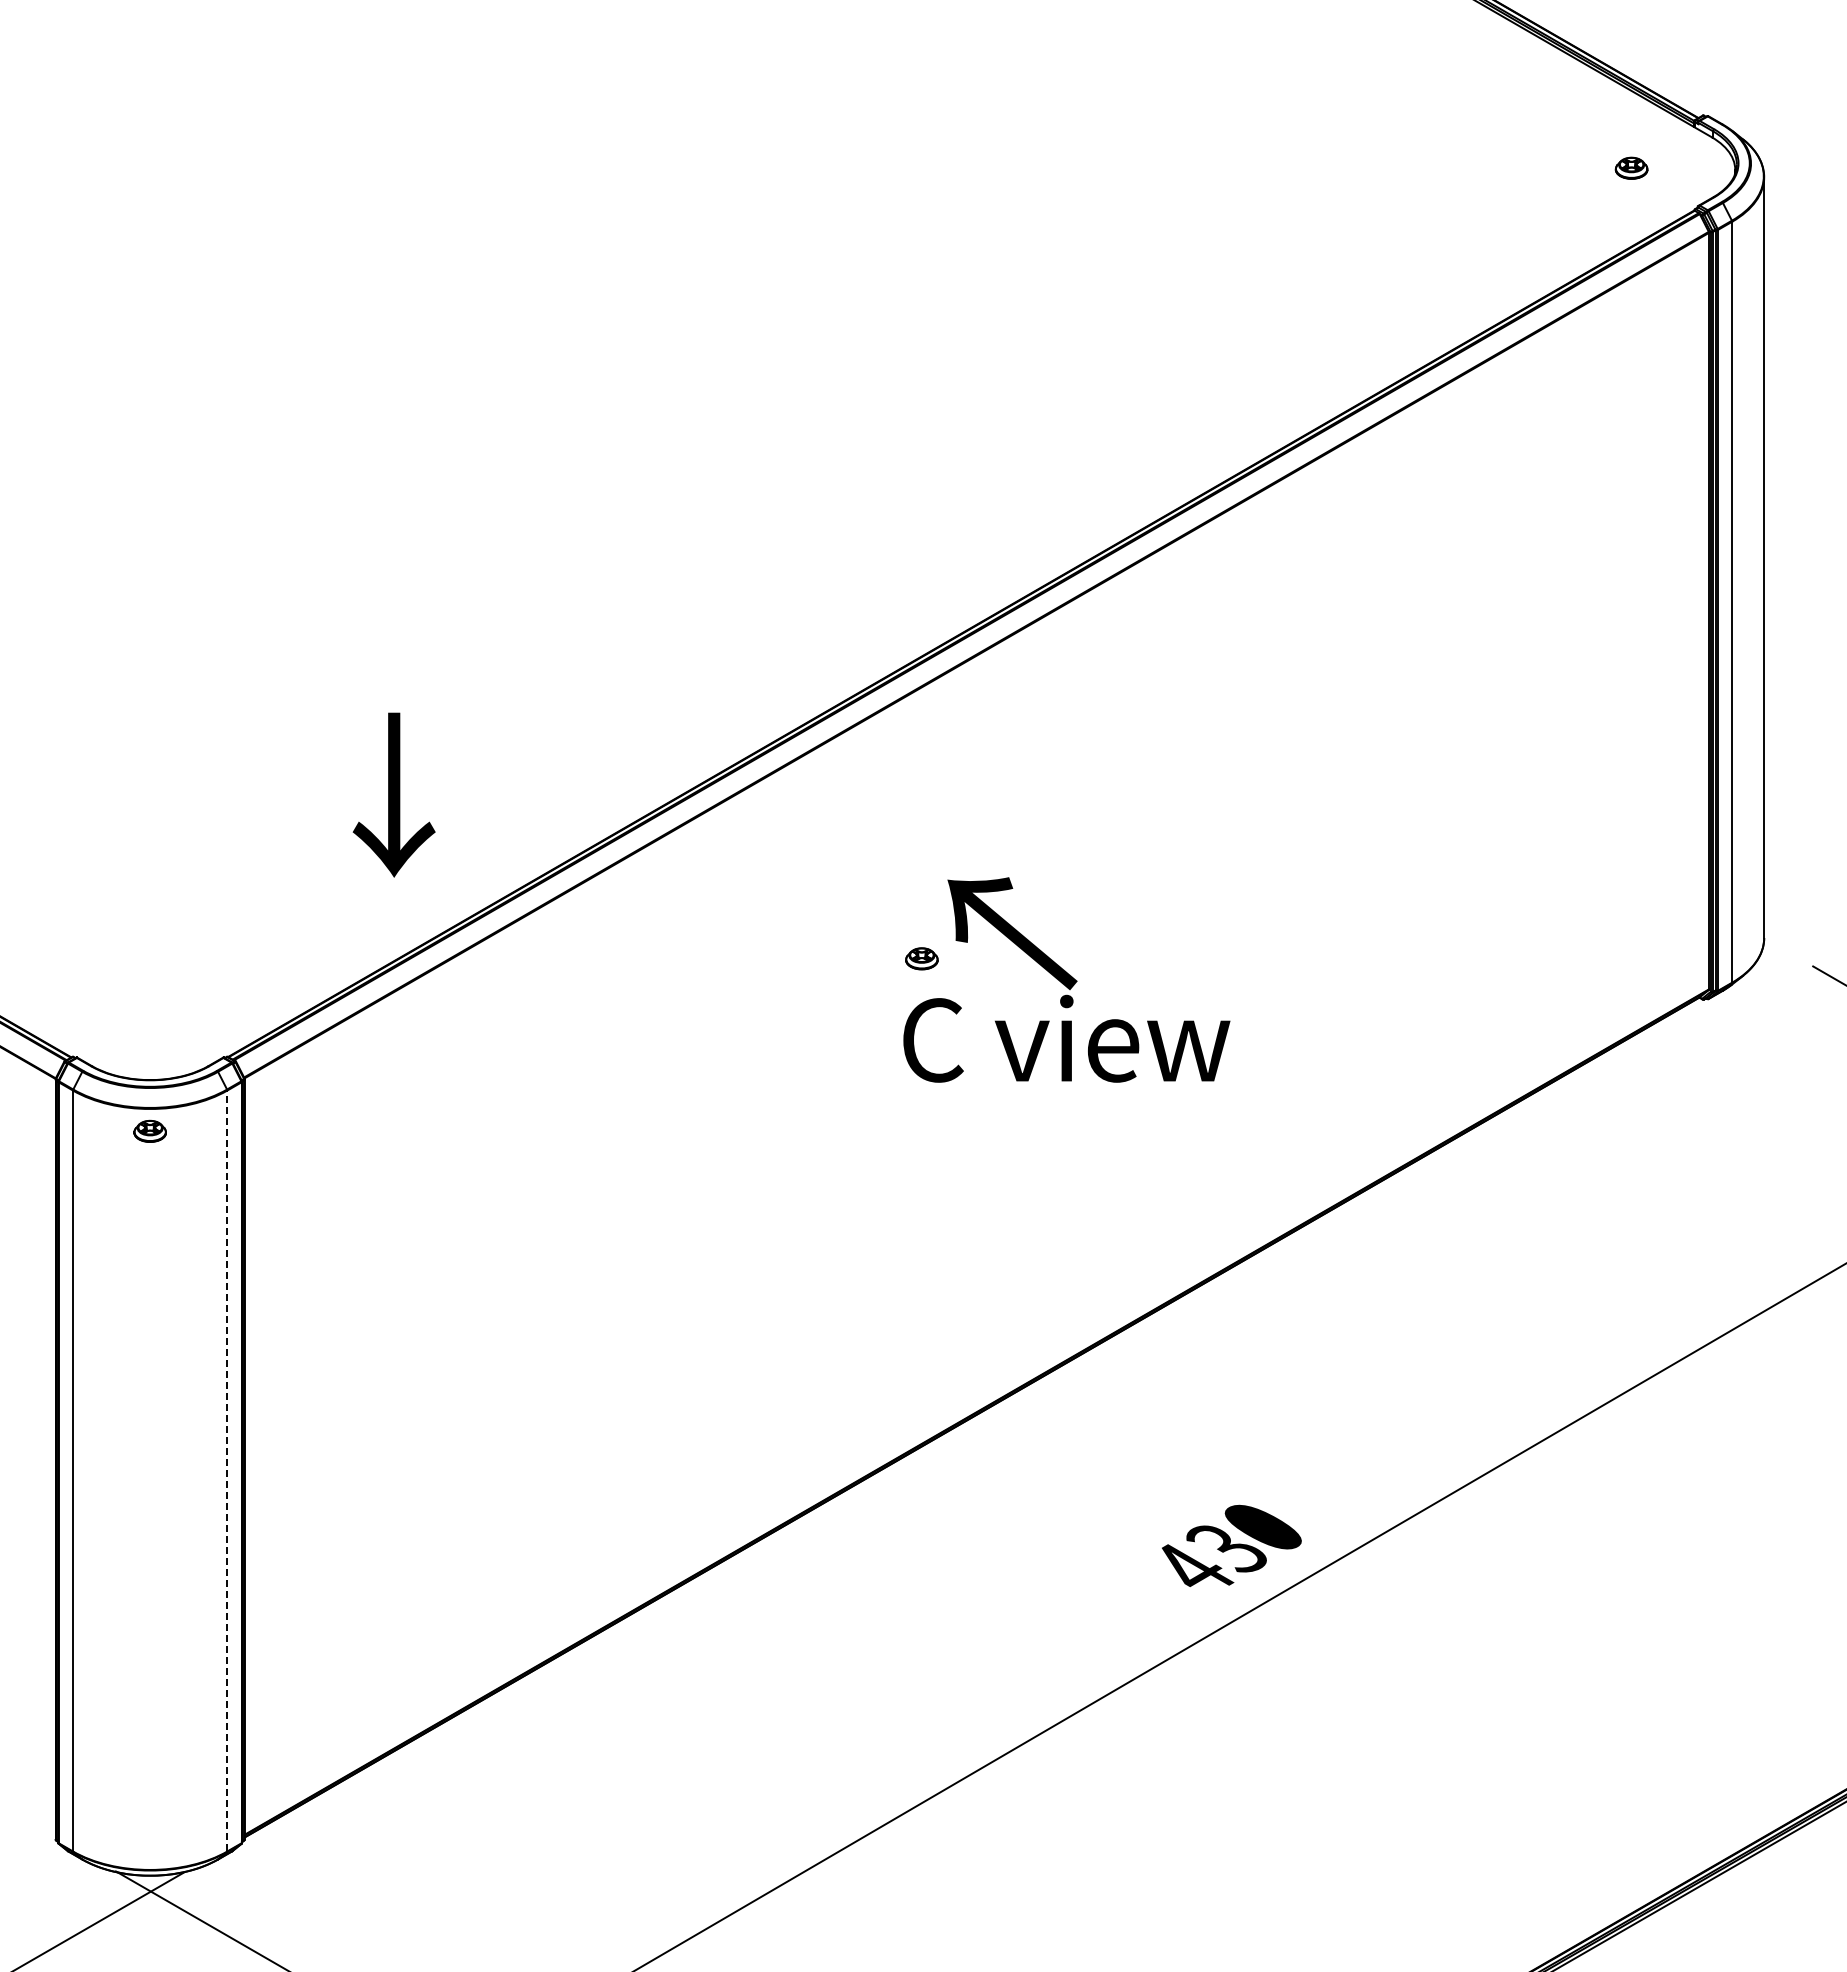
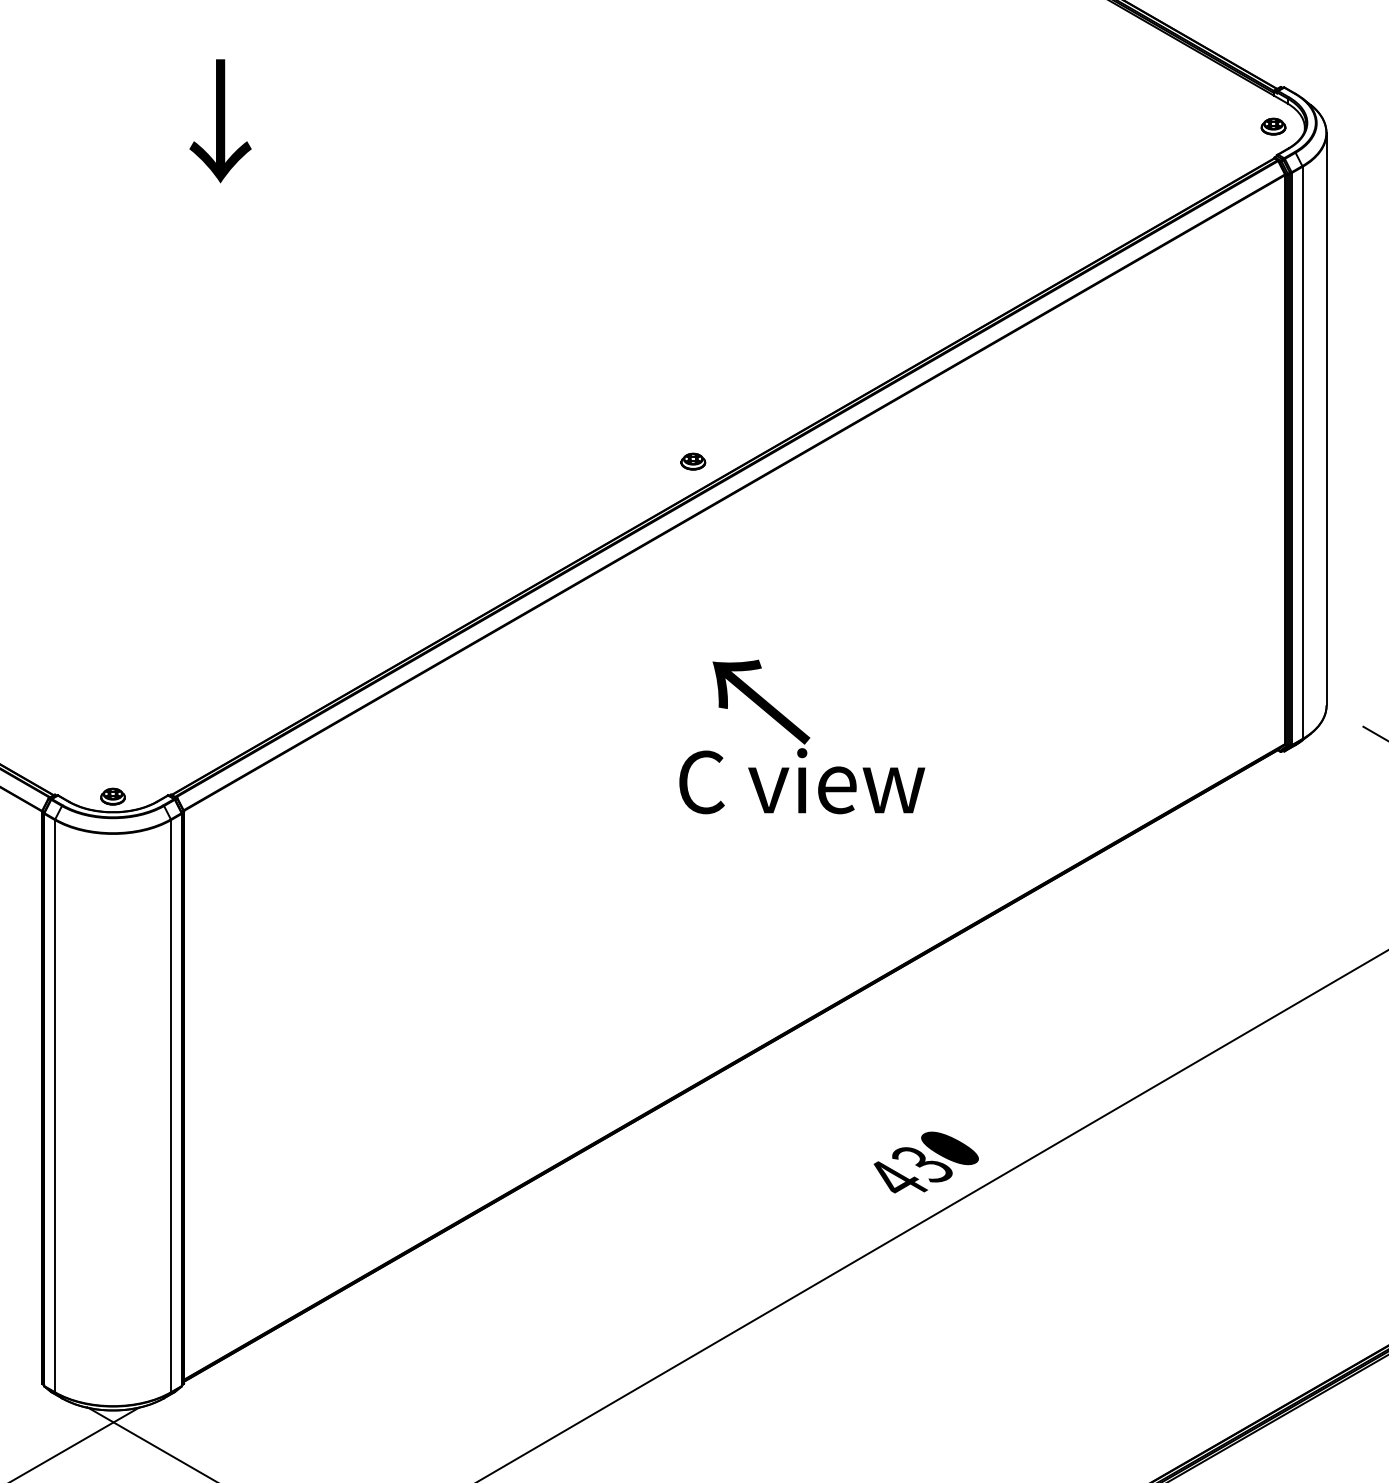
part: (1631, 167) -> (1273, 126), moved
text: (393, 794) -> (220, 120), moved
part: (921, 958) -> (692, 461), moved
part: (149, 1130) -> (112, 796), moved
line: (227, 1470) -> (171, 1105), dashed -> solid

